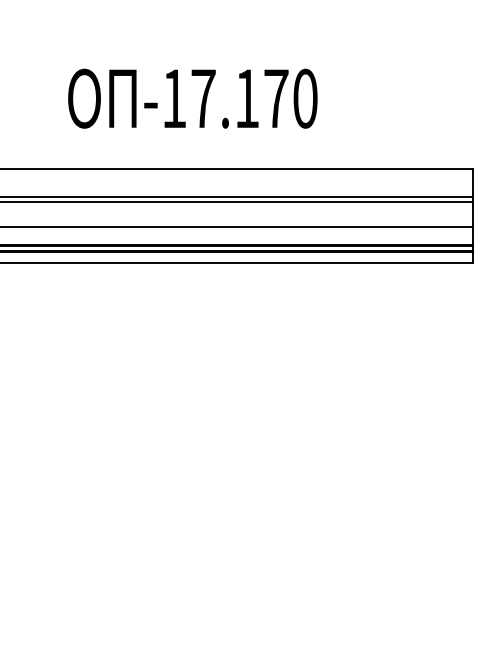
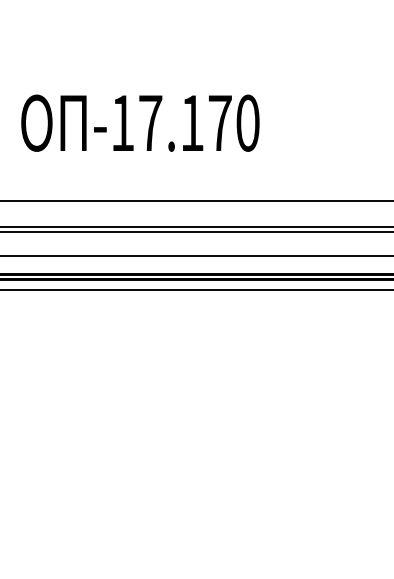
text: (192, 98) -> (140, 123), moved

